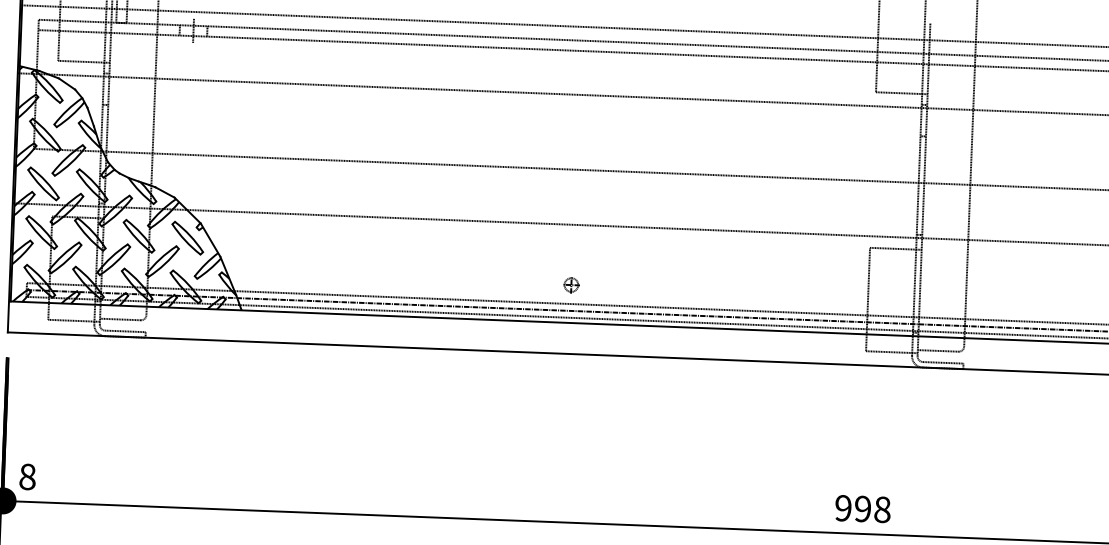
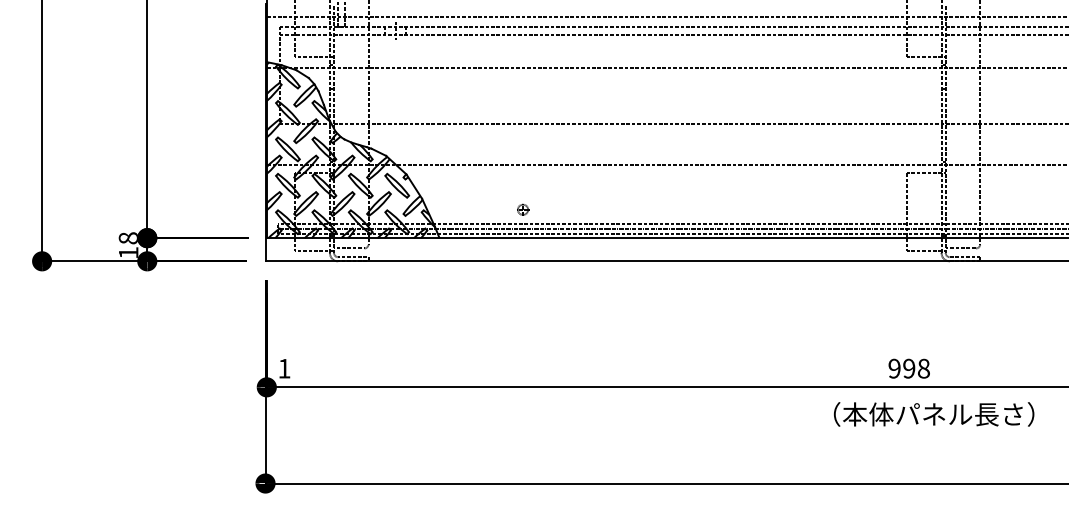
part: (572, 284) -> (523, 209), moved
text: (27, 476) -> (284, 368), 8 -> 1

